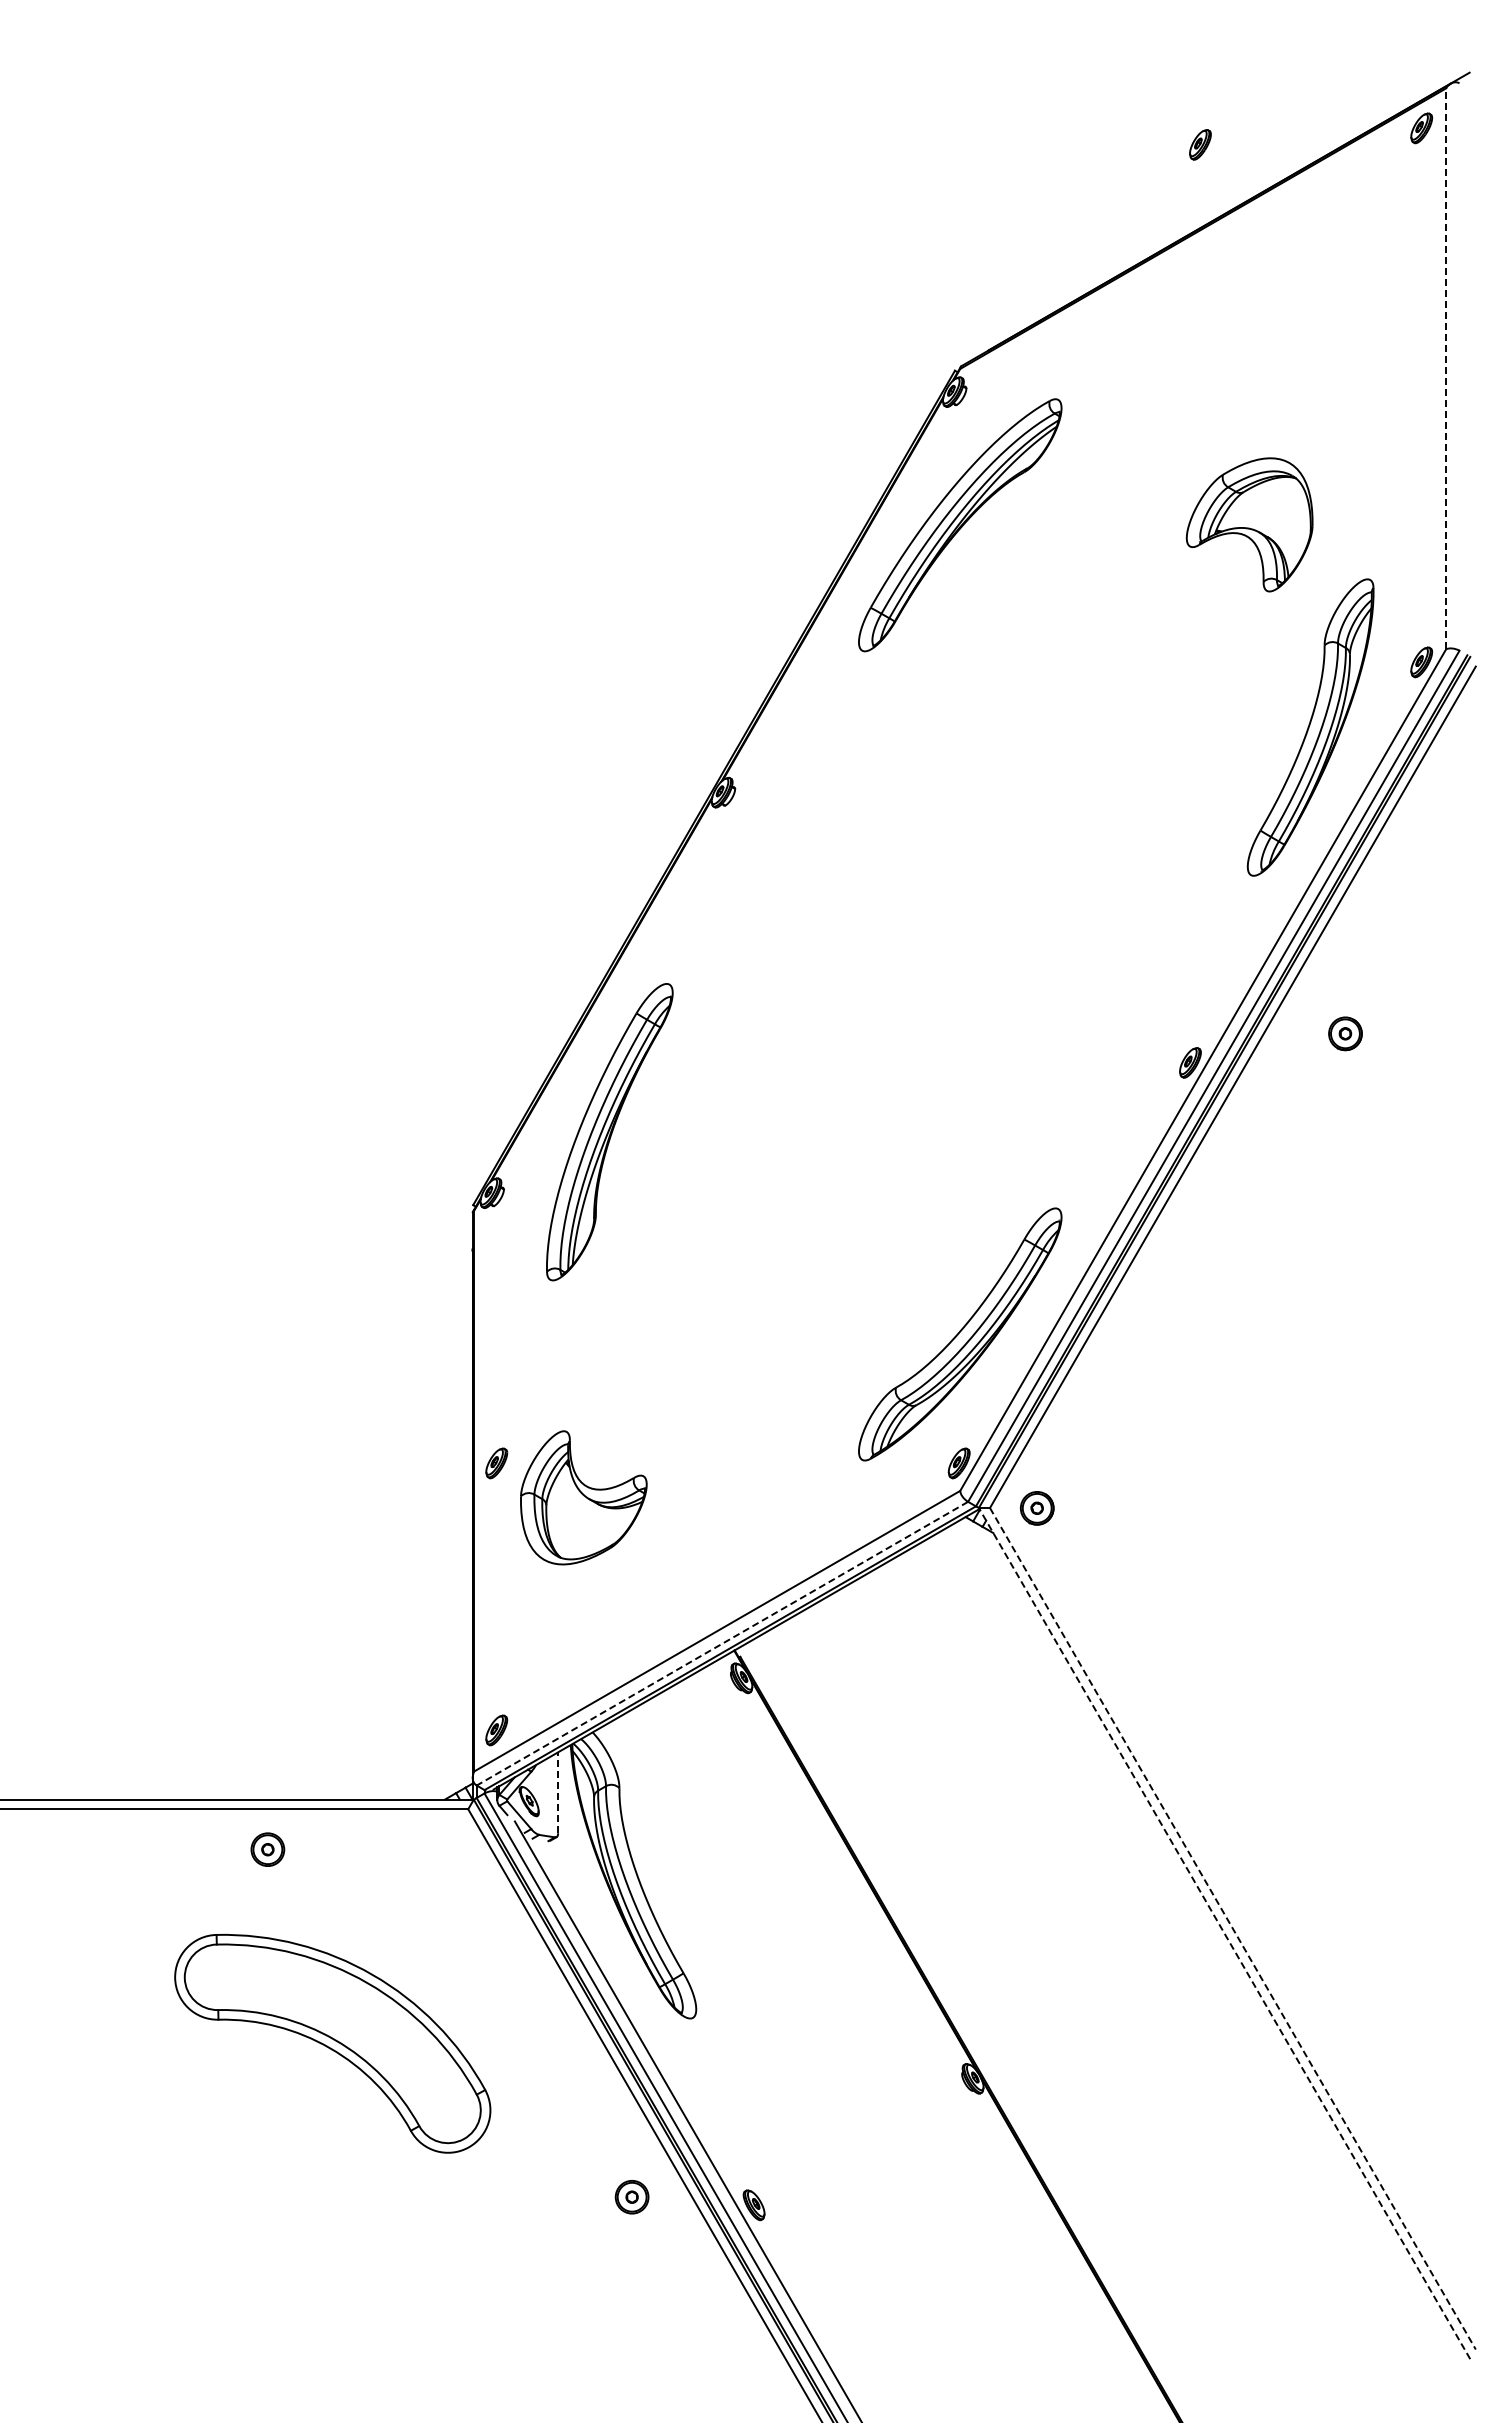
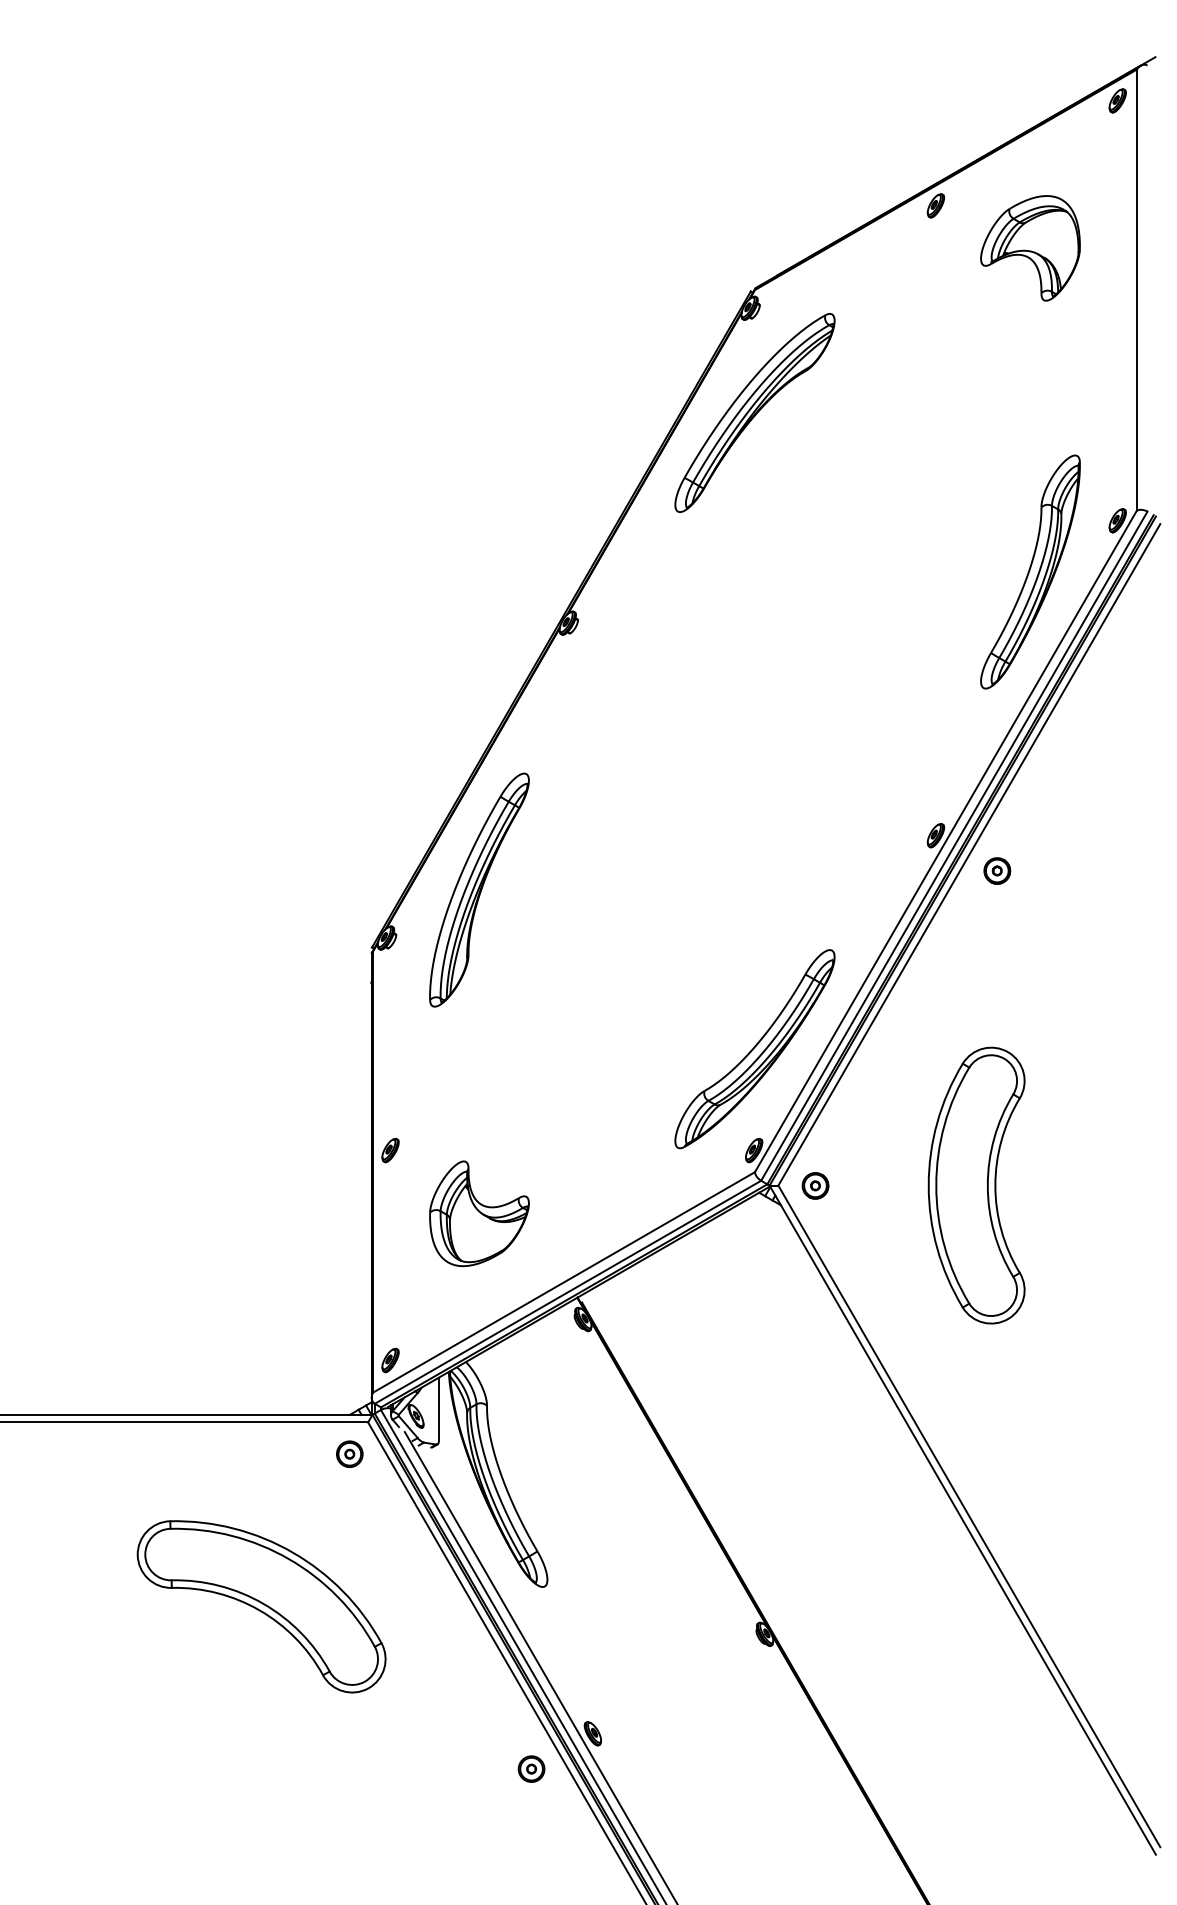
part: (1200, 144) -> (936, 205), moved
line: (1446, 368) -> (1137, 289), dashed -> solid
part: (1249, 524) -> (1030, 248), moved
part: (1345, 1033) -> (997, 870), moved
part: (583, 1497) -> (479, 1213), moved
part: (1242, 1507) -> (976, 1185), added
line: (722, 1643) -> (568, 1292), dashed -> solid
line: (558, 1792) -> (439, 1409), dashed -> solid
part: (267, 1849) -> (349, 1454), moved
line: (1232, 1928) -> (969, 1516), dashed -> solid
line: (1224, 1933) -> (962, 1520), dashed -> solid
part: (631, 2197) -> (531, 1769), moved

